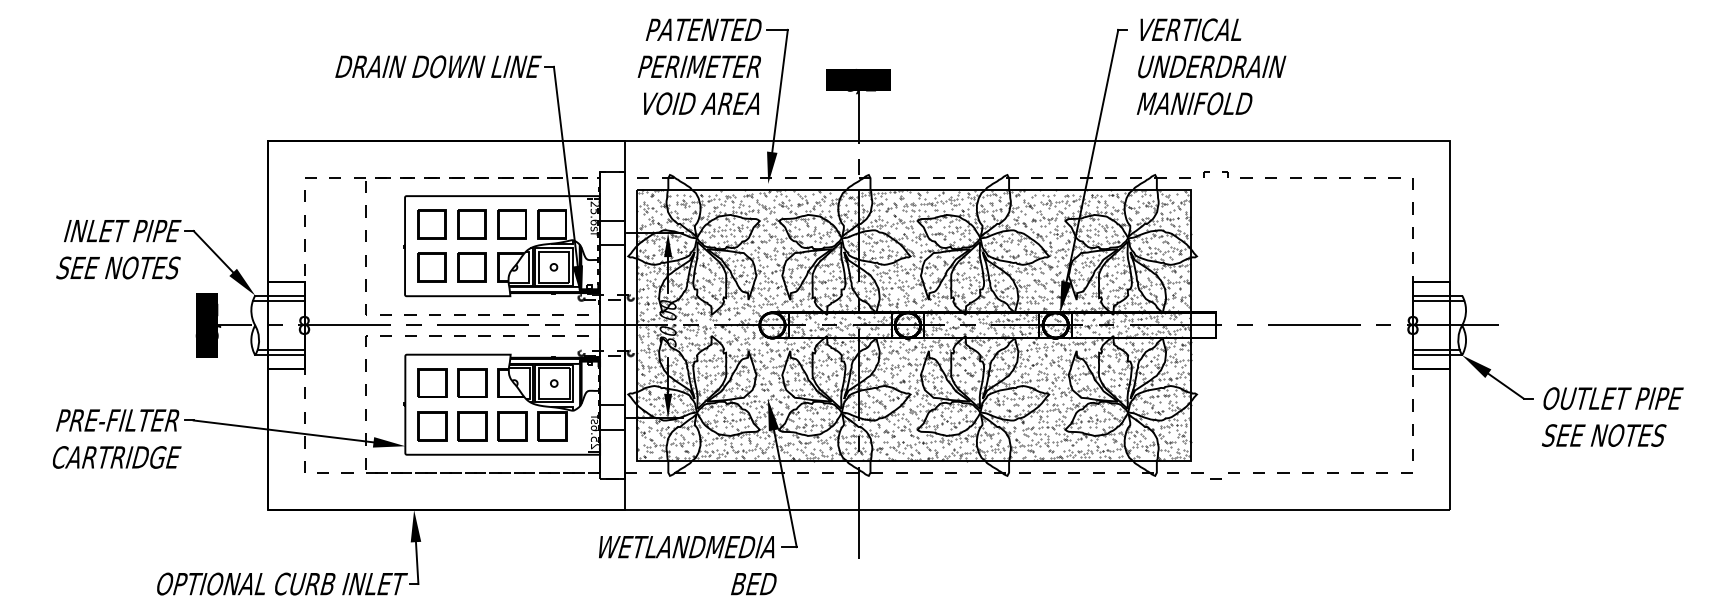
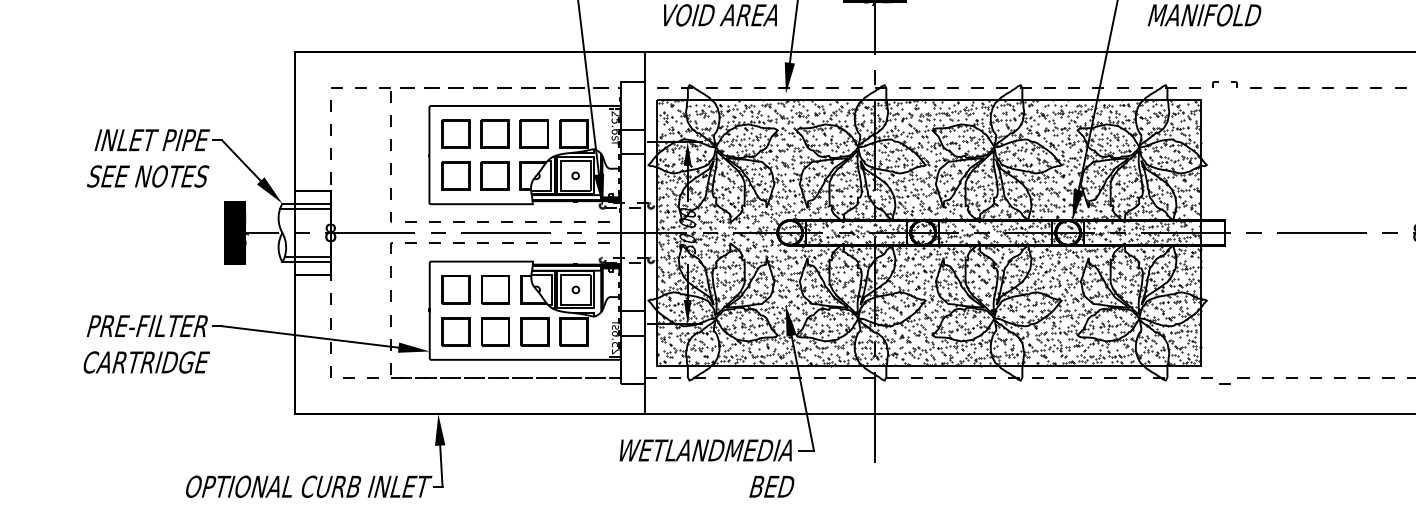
hatch: (914, 324) -> (929, 231), added

